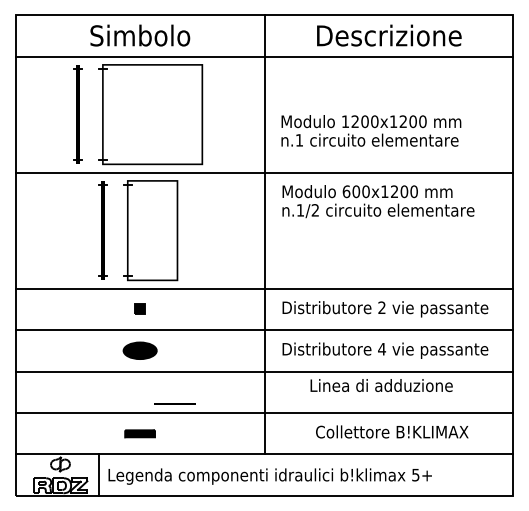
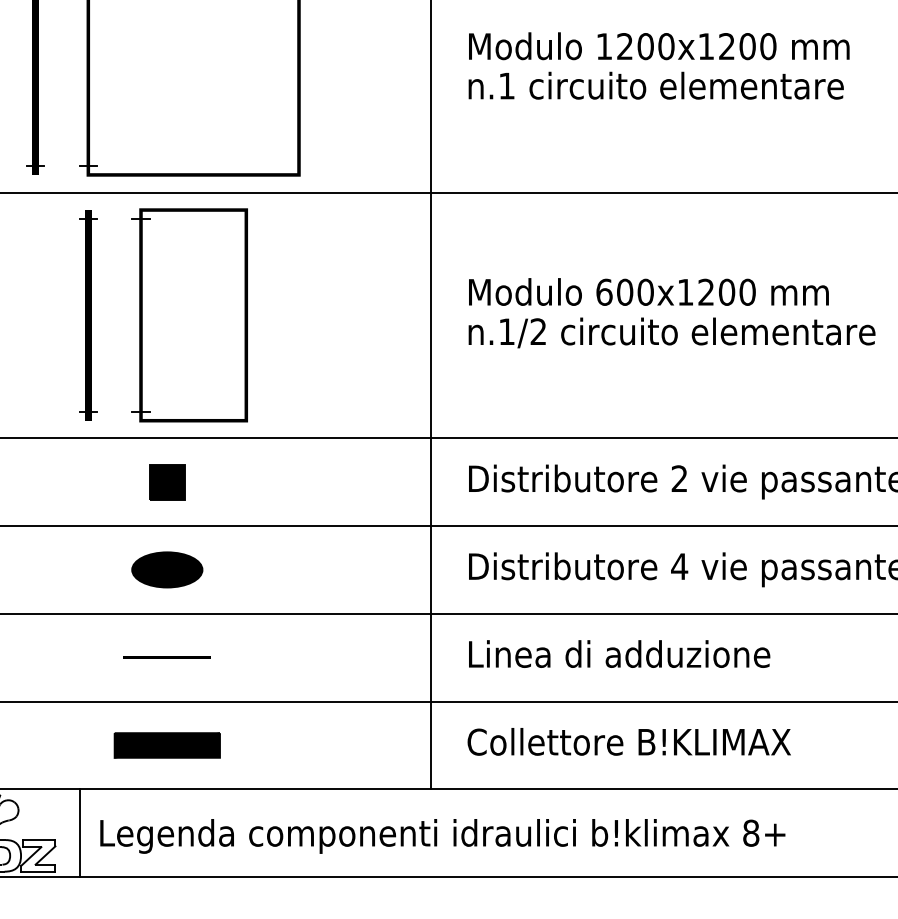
text: (371, 130) -> (659, 65), moved
text: (378, 201) -> (672, 312), moved
part: (139, 309) -> (165, 482), size x1.67
text: (381, 385) -> (619, 654), moved
line: (174, 403) -> (165, 656), moved
text: (392, 431) -> (629, 740), moved
part: (139, 433) -> (165, 745), size x1.67
text: (415, 474) -> (750, 831), 5+ -> 8+

